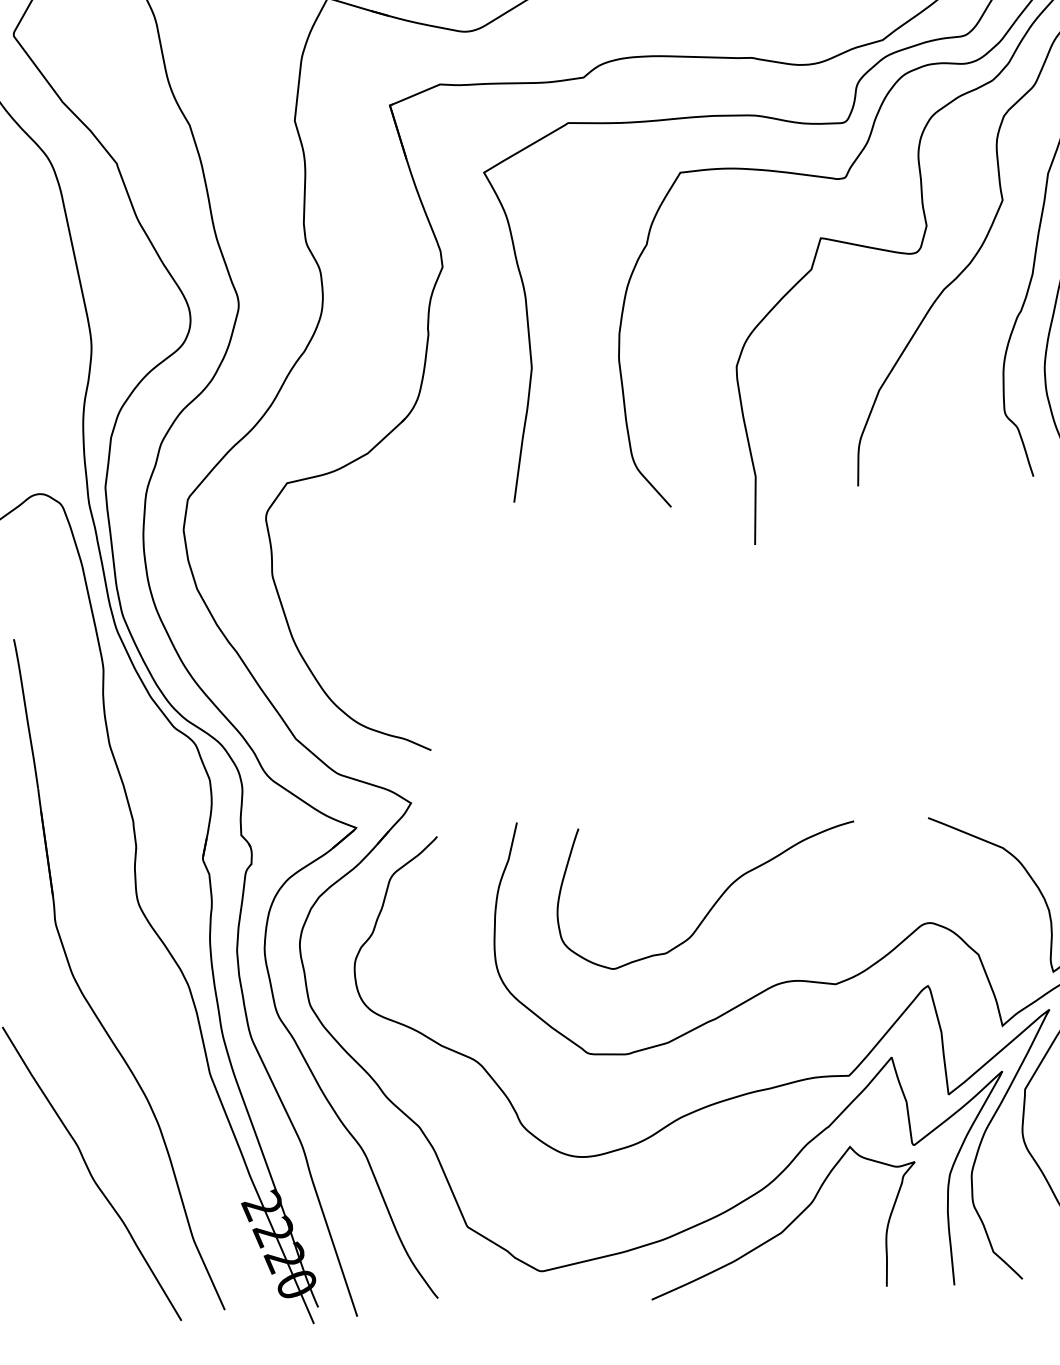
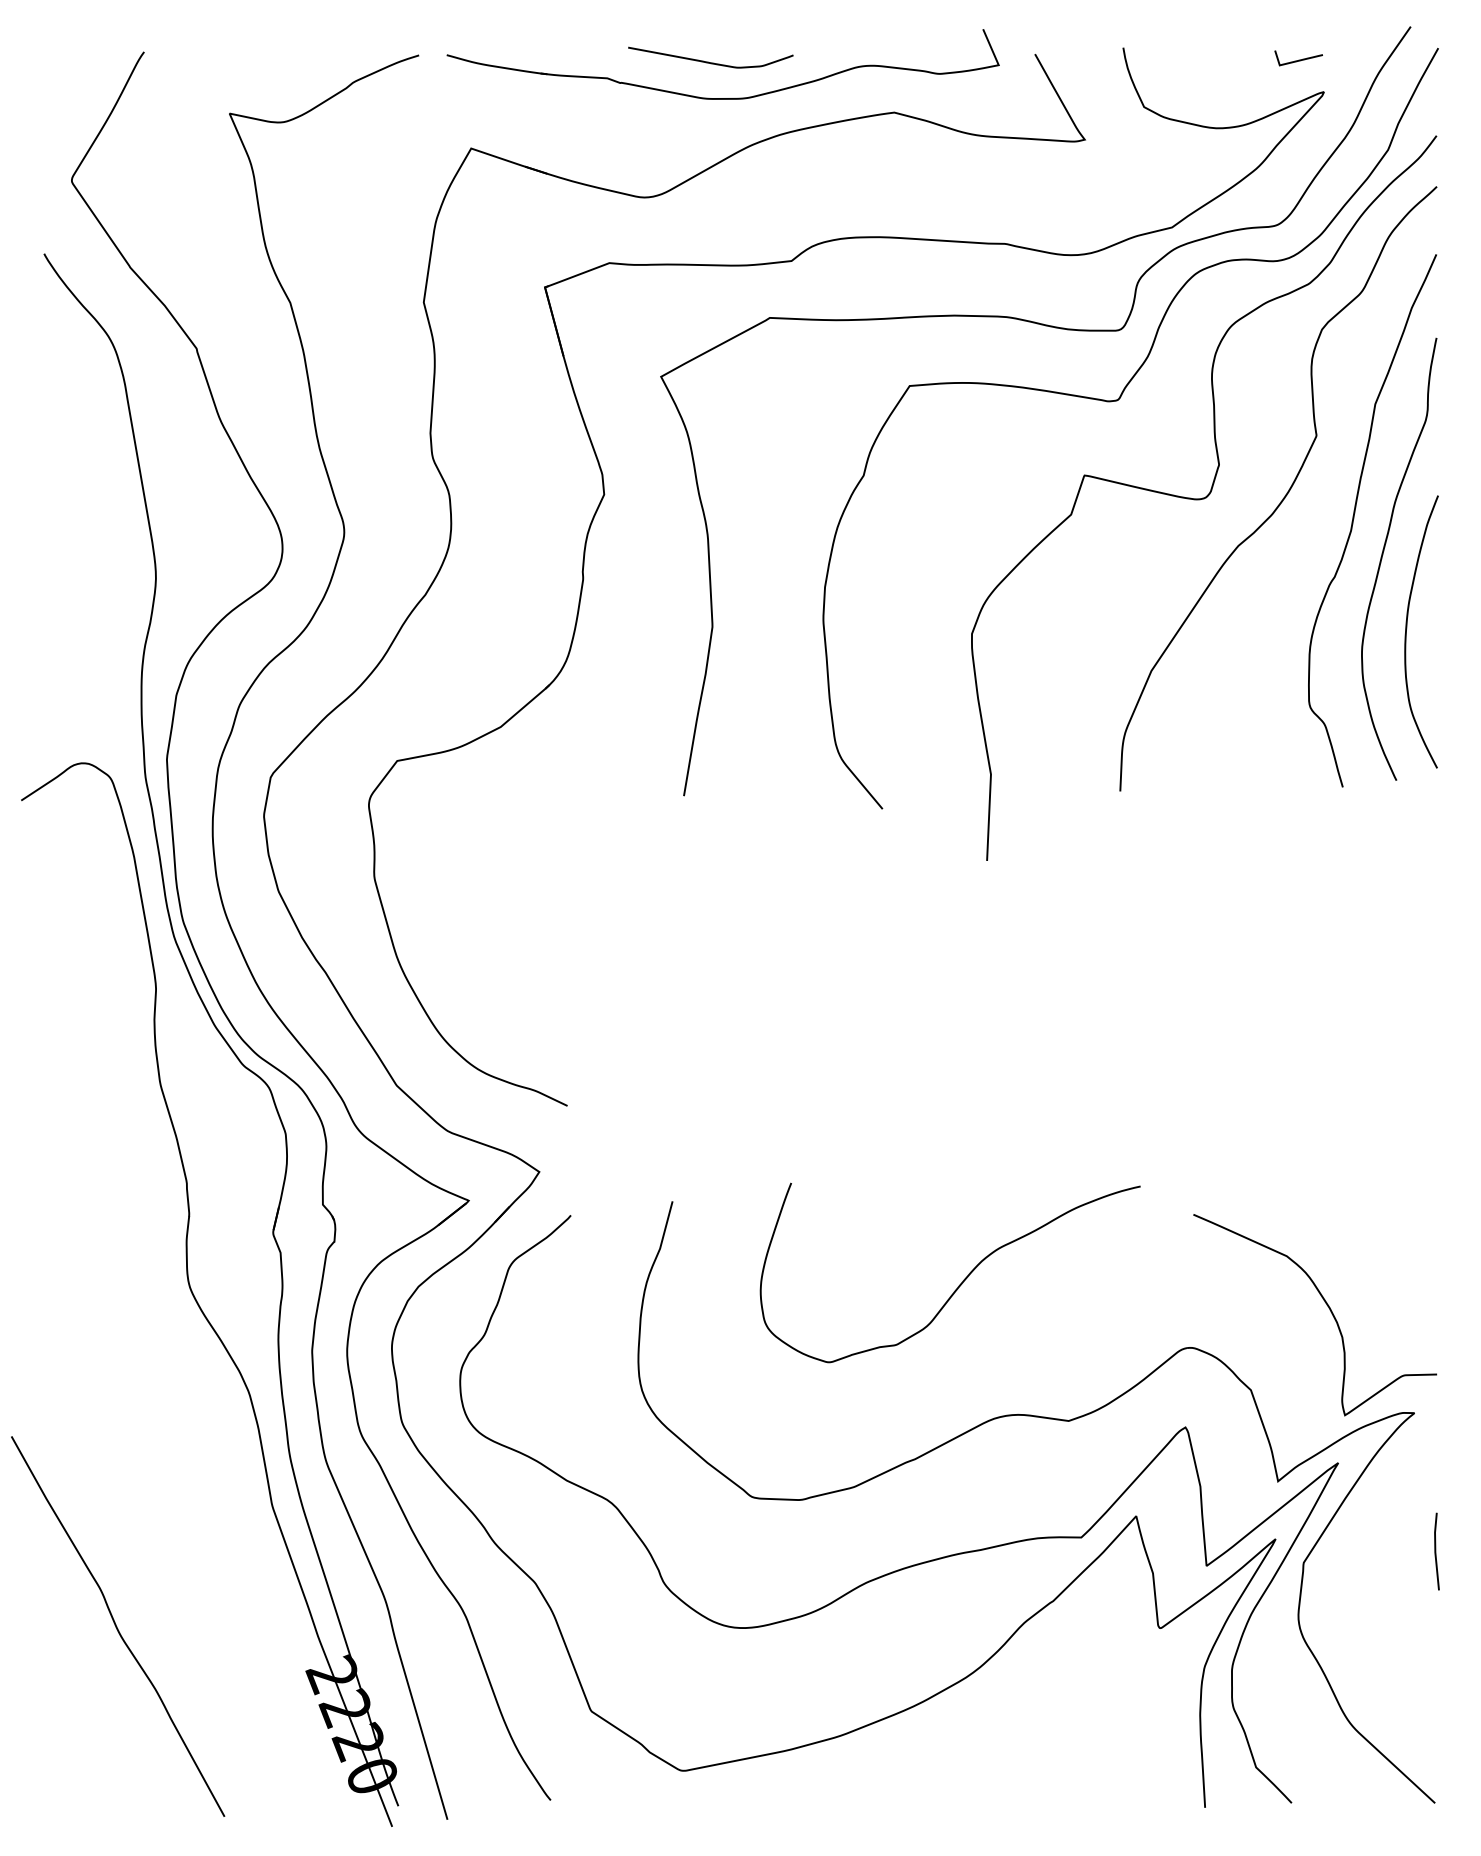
curve: (714, 903) -> (960, 1283), moved
part: (83, 993) -> (115, 1397), removed
curve: (787, 1225) -> (996, 1724), removed

